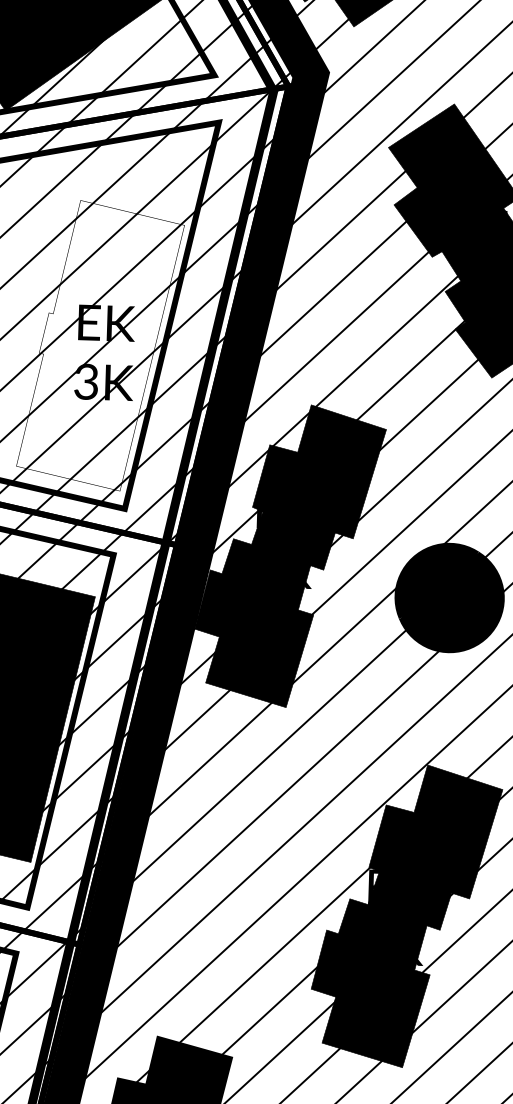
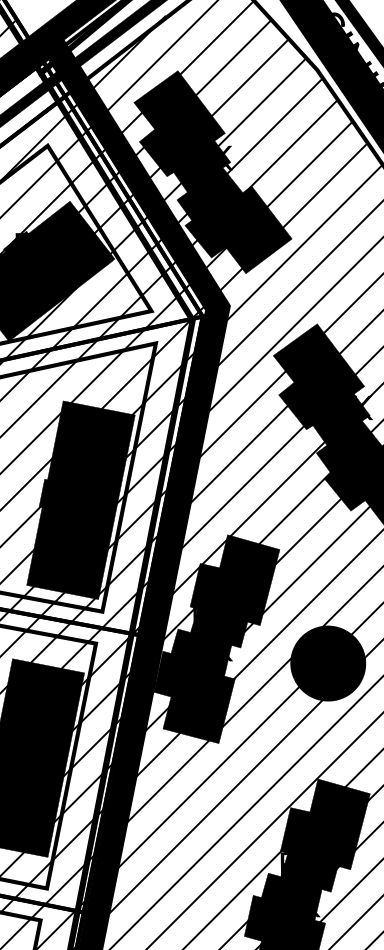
fill: (99, 344) -> (80, 499), added

